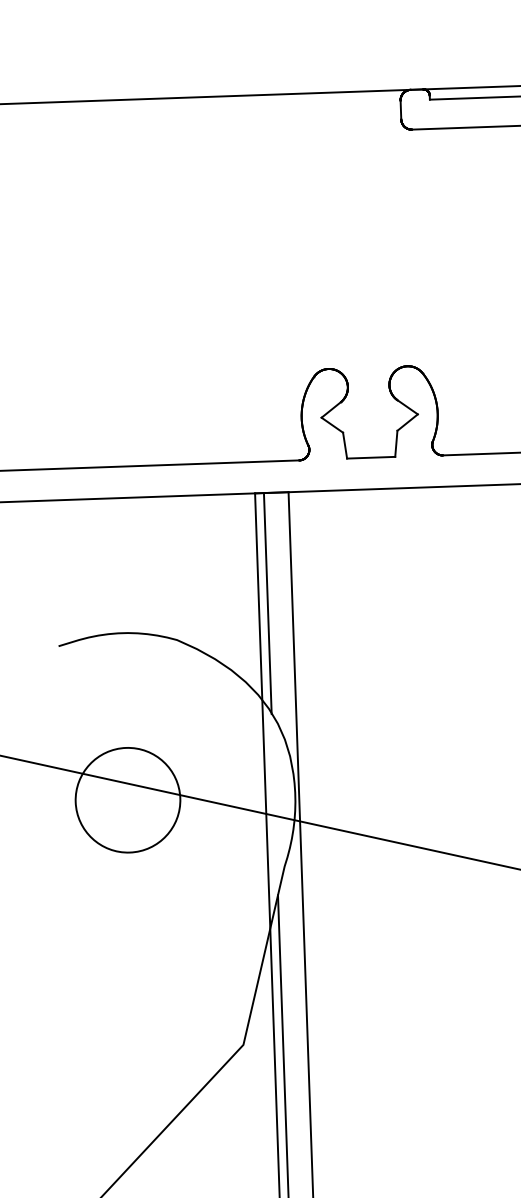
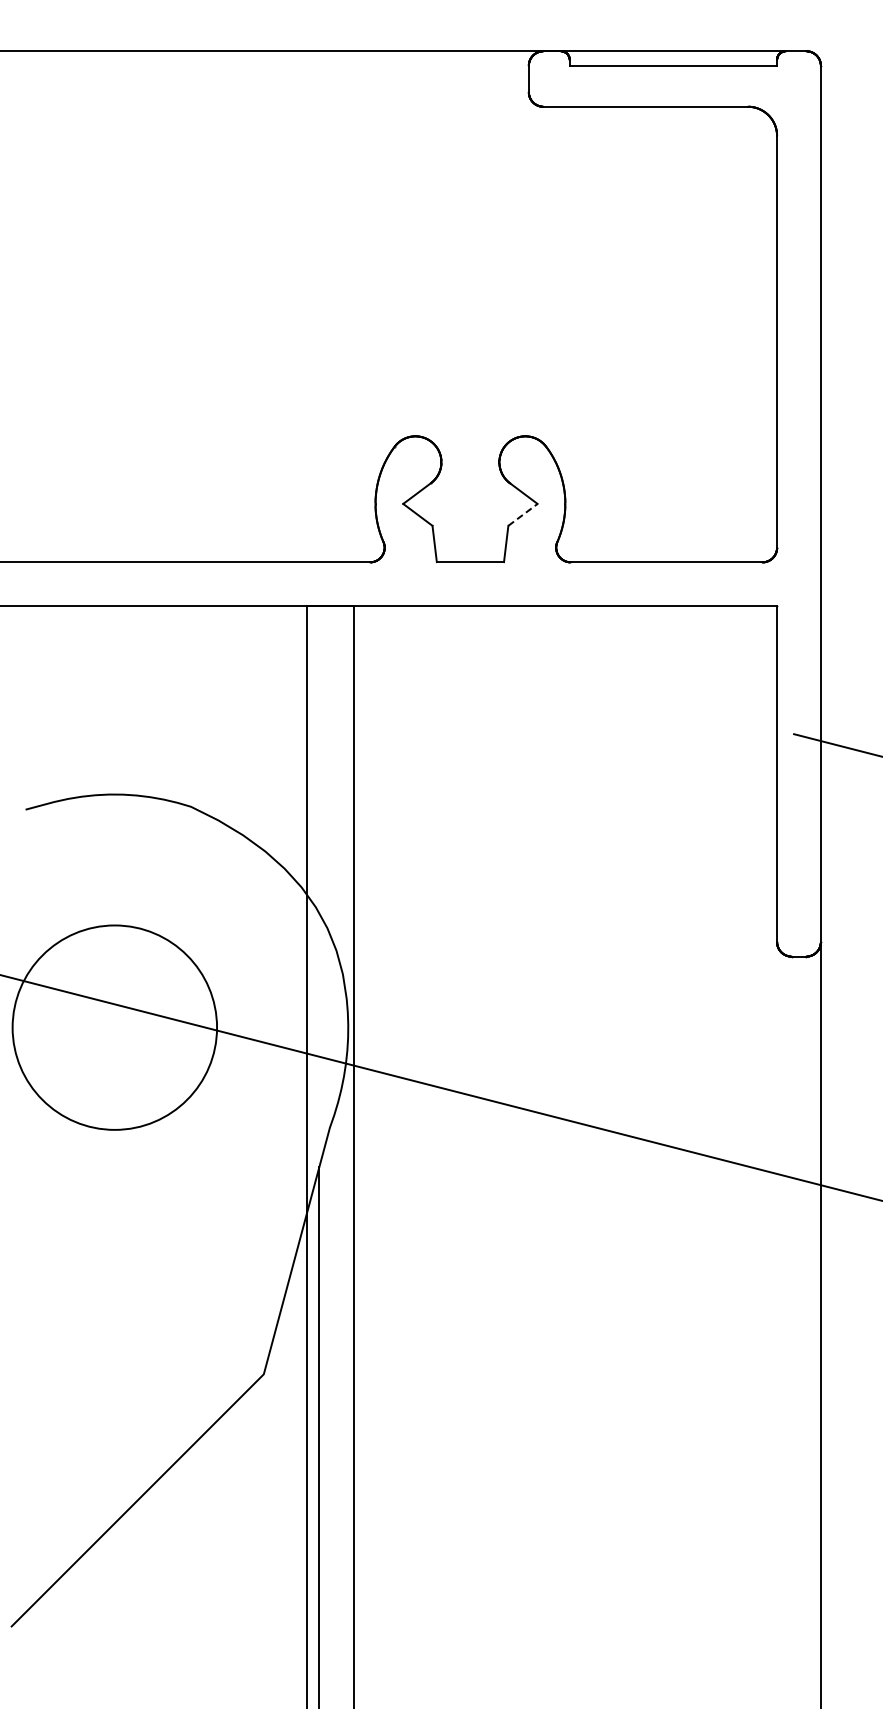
line: (408, 422) -> (523, 514), solid -> dashed
line: (267, 603) -> (319, 760), removed
circle: (127, 800) -> (114, 1027), size x1.4

